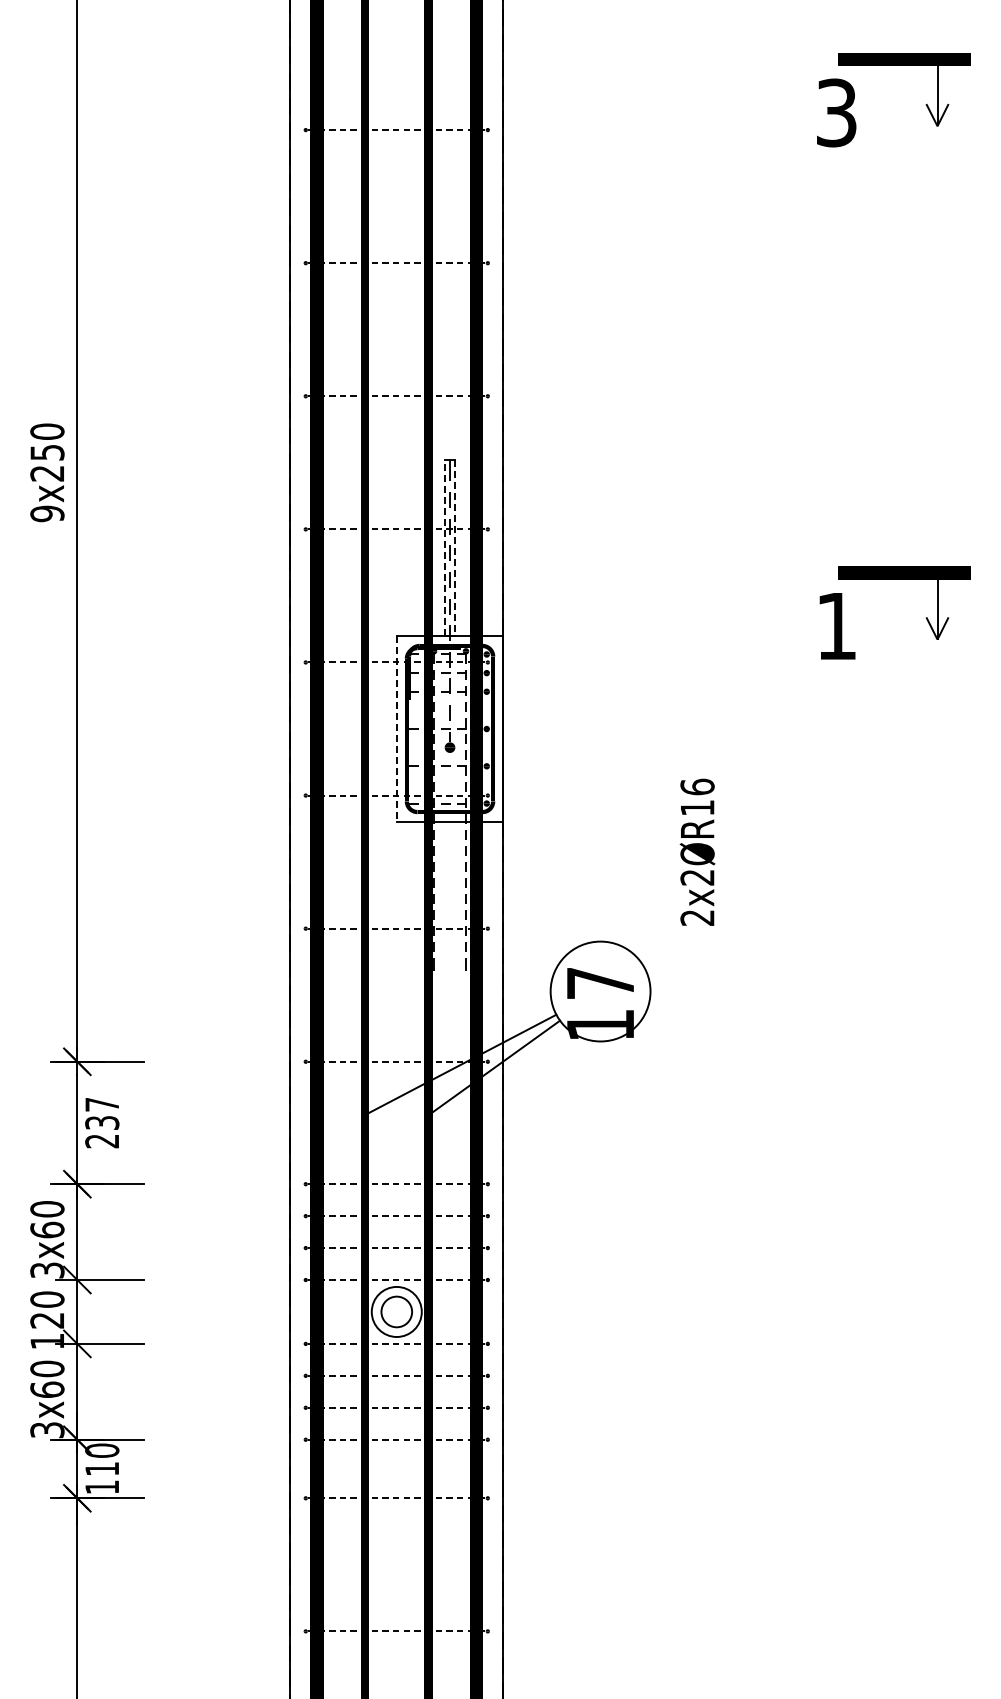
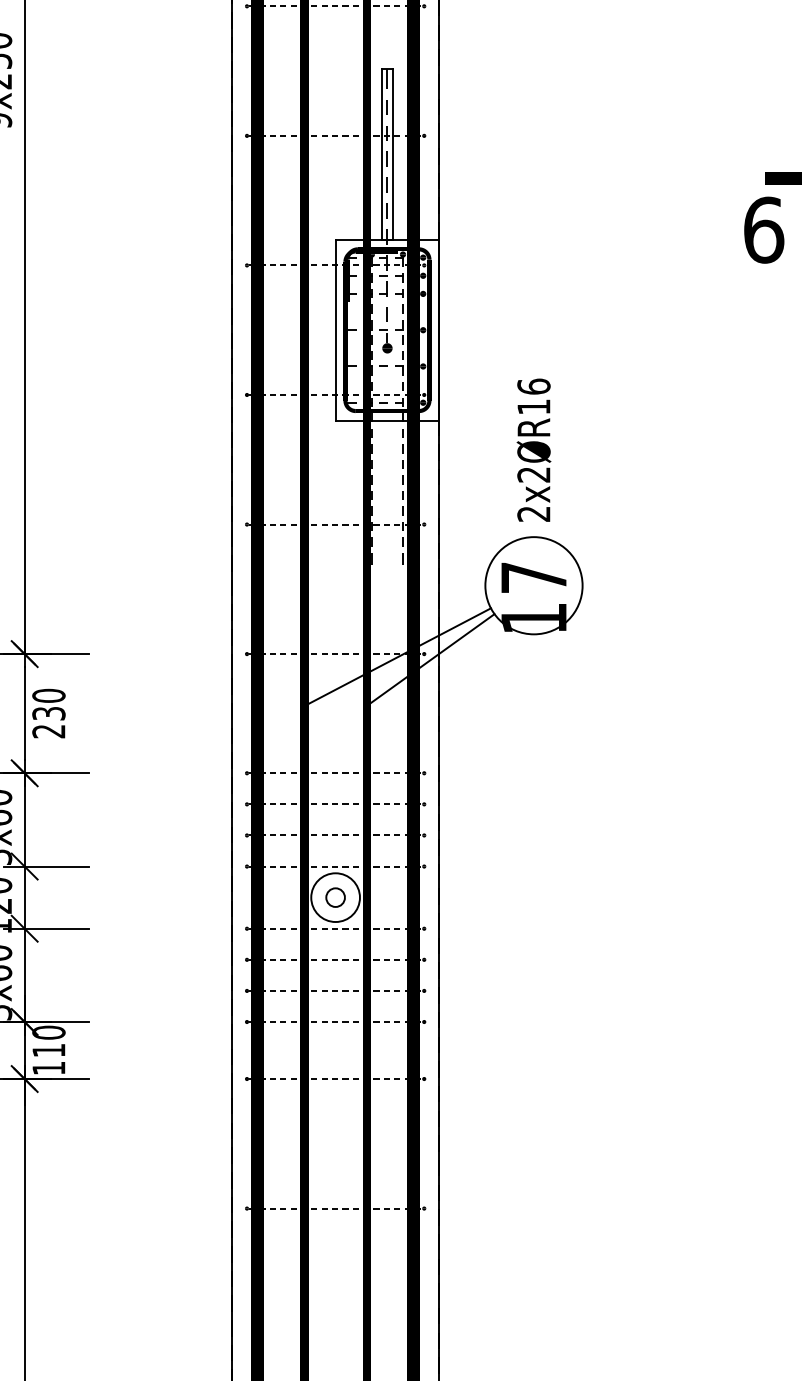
line: (444, 548) -> (382, 154), dashed -> solid
line: (455, 548) -> (392, 154), dashed -> solid
text: (836, 625) -> (763, 229), 1 -> 6
line: (396, 729) -> (335, 330), dashed -> solid
text: (697, 851) -> (533, 449), moved
text: (102, 1104) -> (49, 695), 237 -> 230
circle: (396, 1311) -> (335, 897), size x0.62

